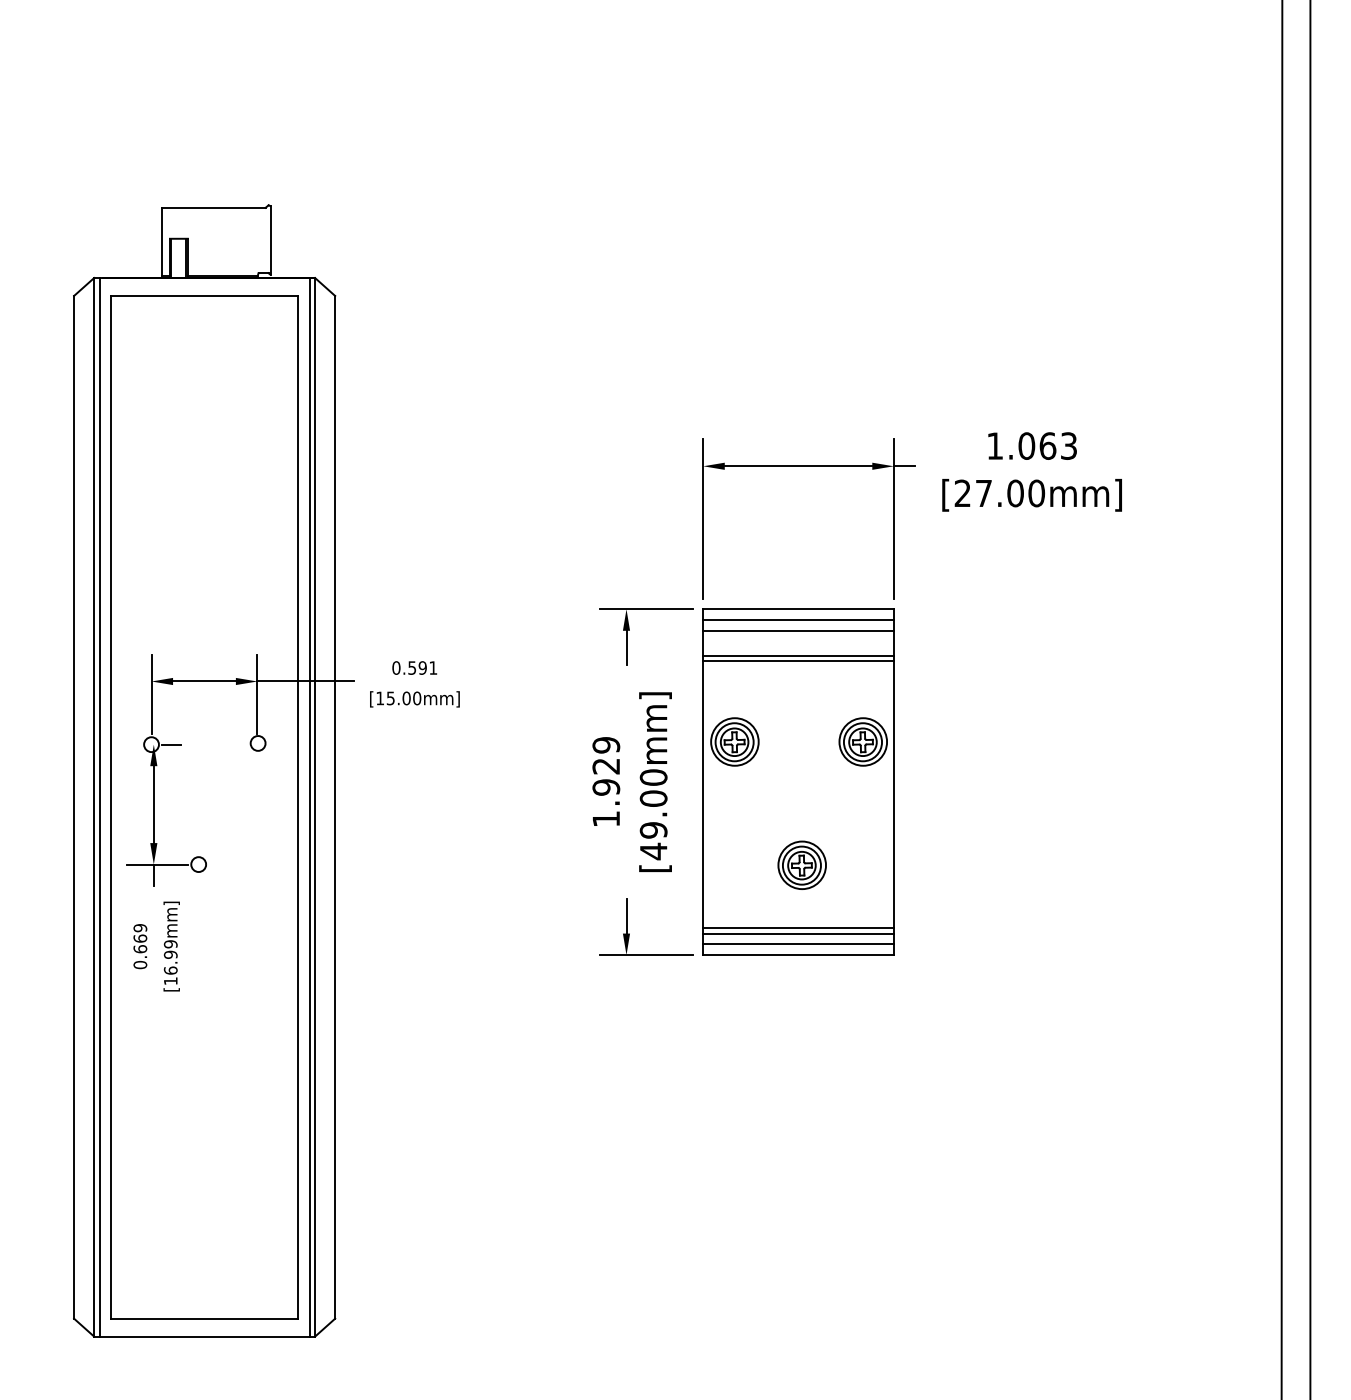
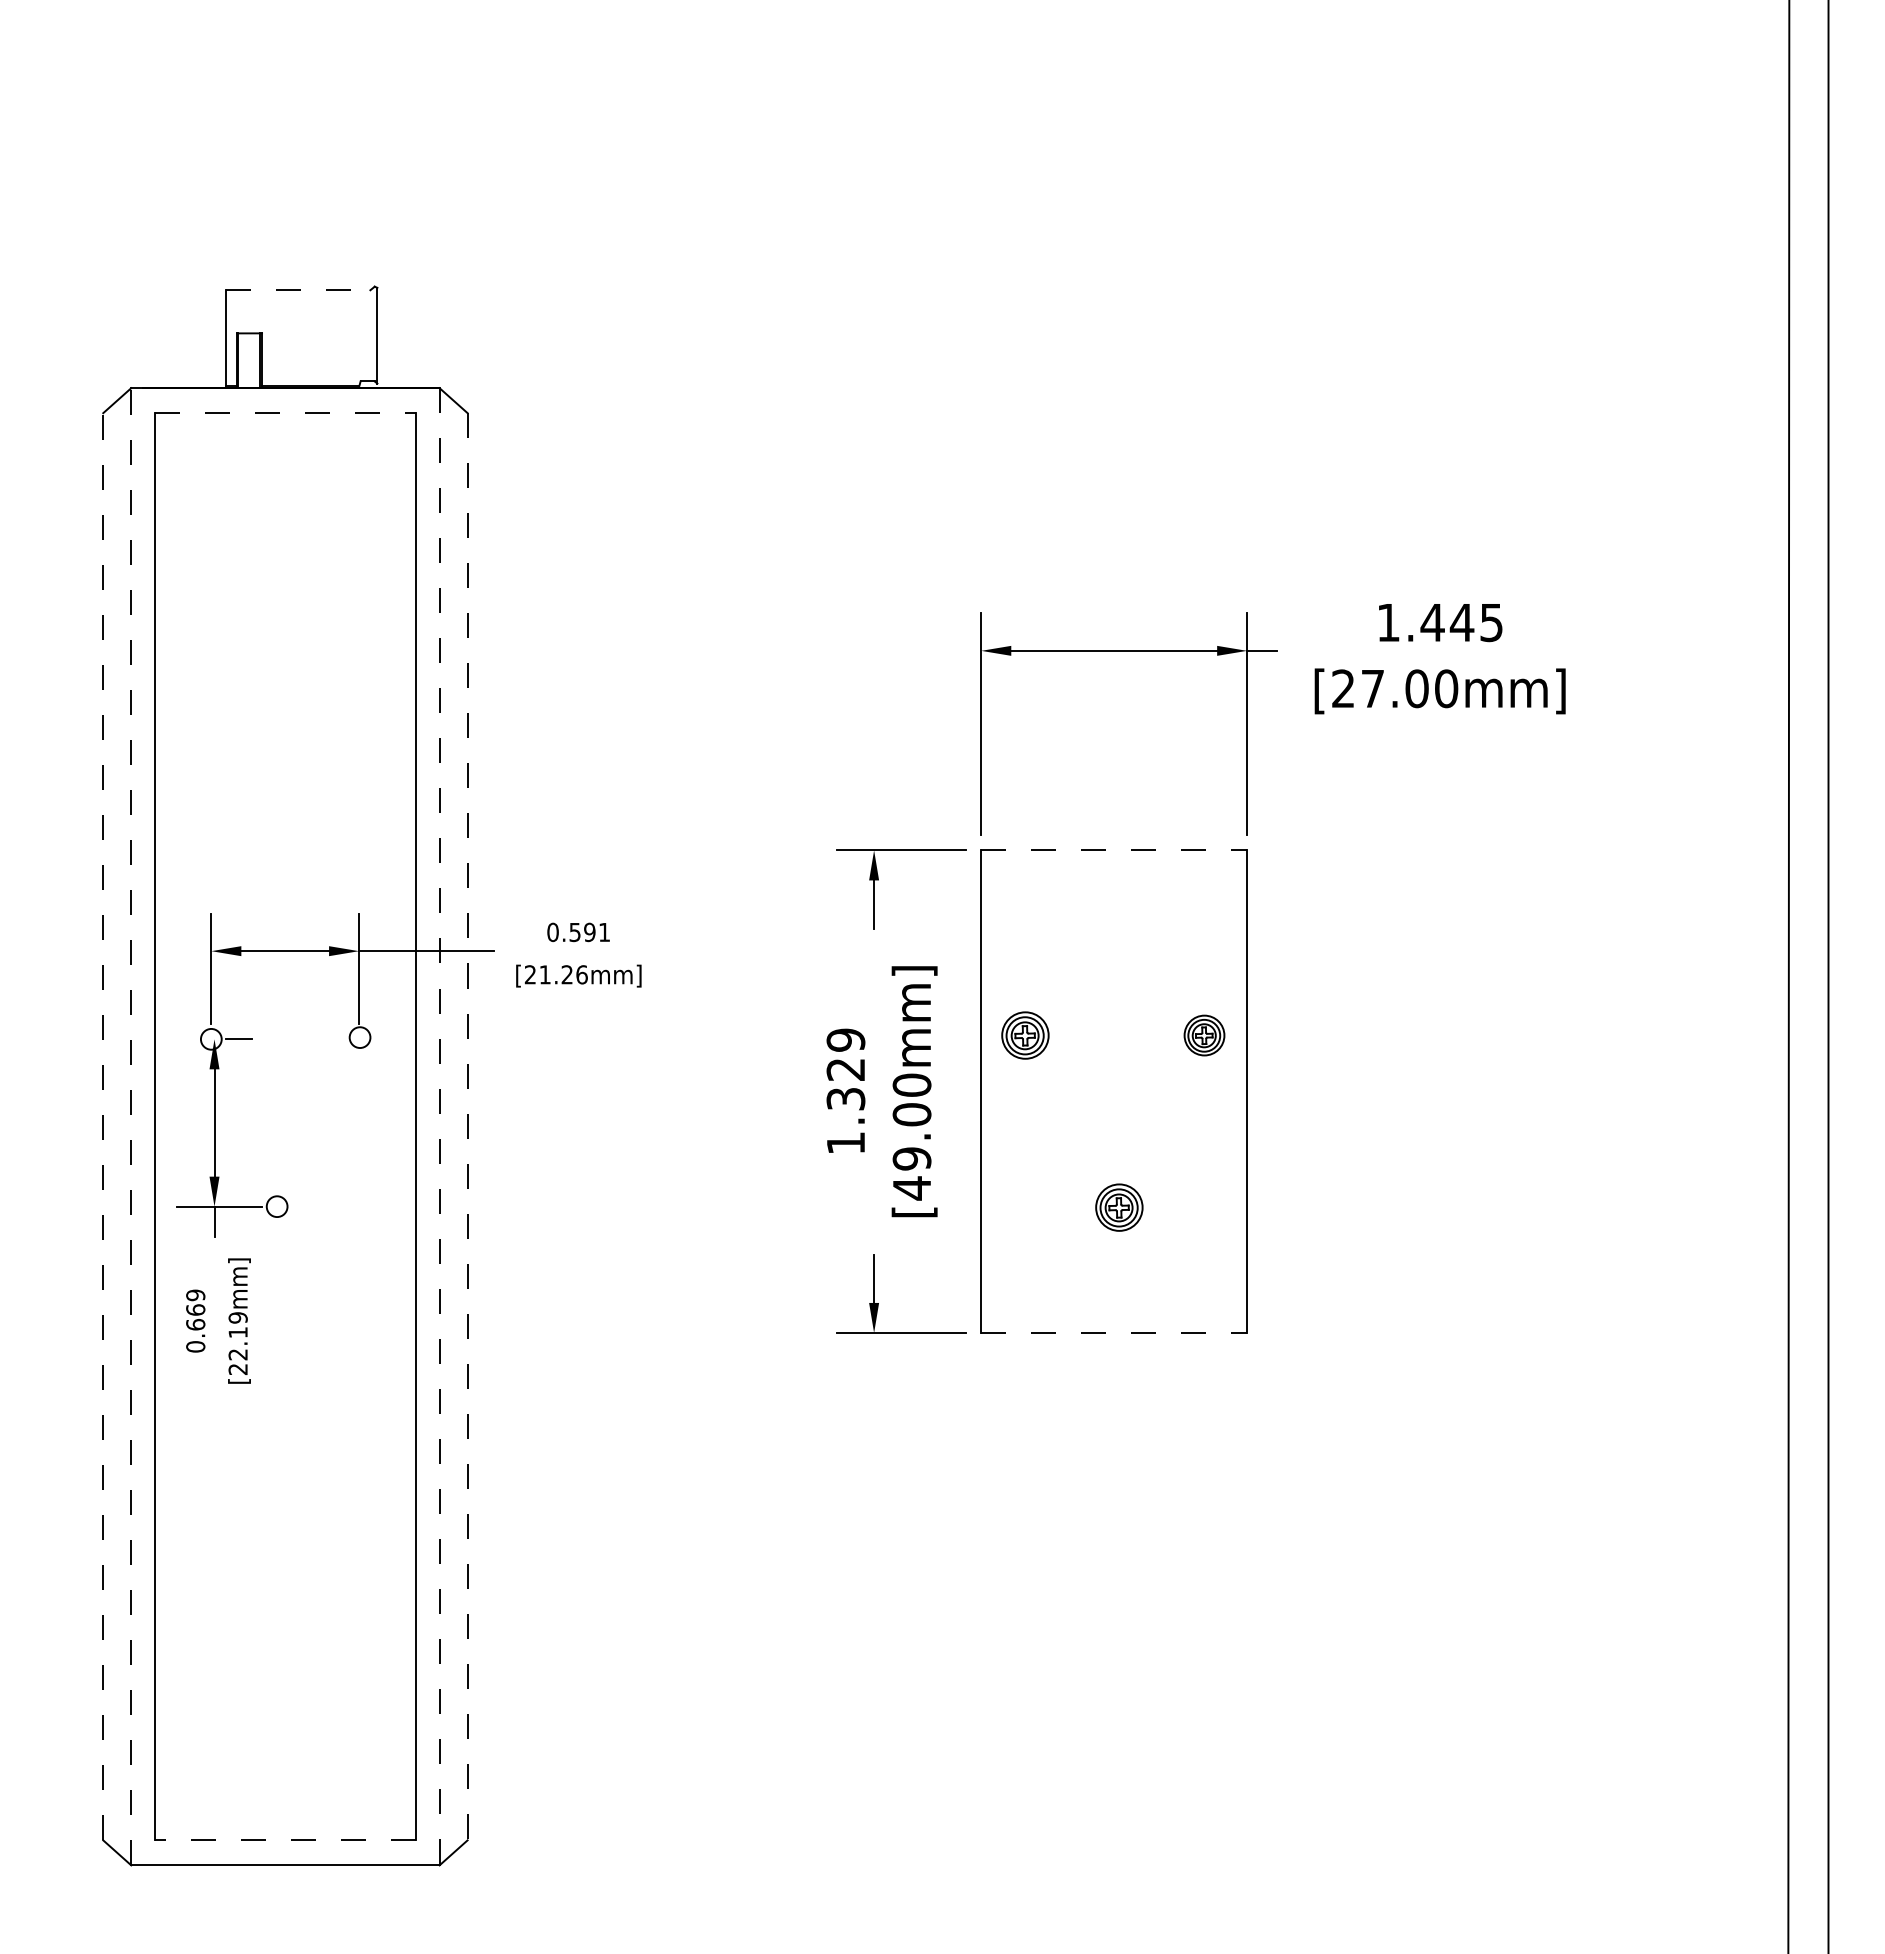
line: (214, 208) -> (298, 290), solid -> dashed
line: (204, 296) -> (285, 413), solid -> dashed
text: (1047, 445) -> (1461, 622), 1.063 -> 1.445
line: (798, 609) -> (1114, 850), solid -> dashed
line: (798, 620) -> (1114, 865), removed
line: (798, 630) -> (1114, 880), removed
line: (798, 655) -> (1114, 915), removed
line: (798, 660) -> (1114, 922), removed
text: (398, 698) -> (555, 974), [15.00mm] -> [21.26mm]
part: (734, 741) -> (1025, 1035), size x0.7
part: (863, 741) -> (1204, 1035), size x0.6
text: (605, 787) -> (845, 1098), 1.929 -> 1.329
line: (74, 807) -> (103, 1126), solid -> dashed
line: (94, 807) -> (131, 1126), solid -> dashed
line: (99, 807) -> (138, 1126), removed
line: (310, 807) -> (432, 1126), removed
line: (315, 807) -> (439, 1126), solid -> dashed
line: (335, 807) -> (467, 1126), solid -> dashed
part: (802, 865) -> (1119, 1207), size x0.7
line: (798, 928) -> (1114, 1295), removed
line: (798, 933) -> (1114, 1302), removed
line: (798, 944) -> (1114, 1317), removed
line: (798, 954) -> (1114, 1332), solid -> dashed
text: (170, 968) -> (237, 1351), [16.99mm] -> [22.19mm]
line: (203, 1318) -> (284, 1840), solid -> dashed

